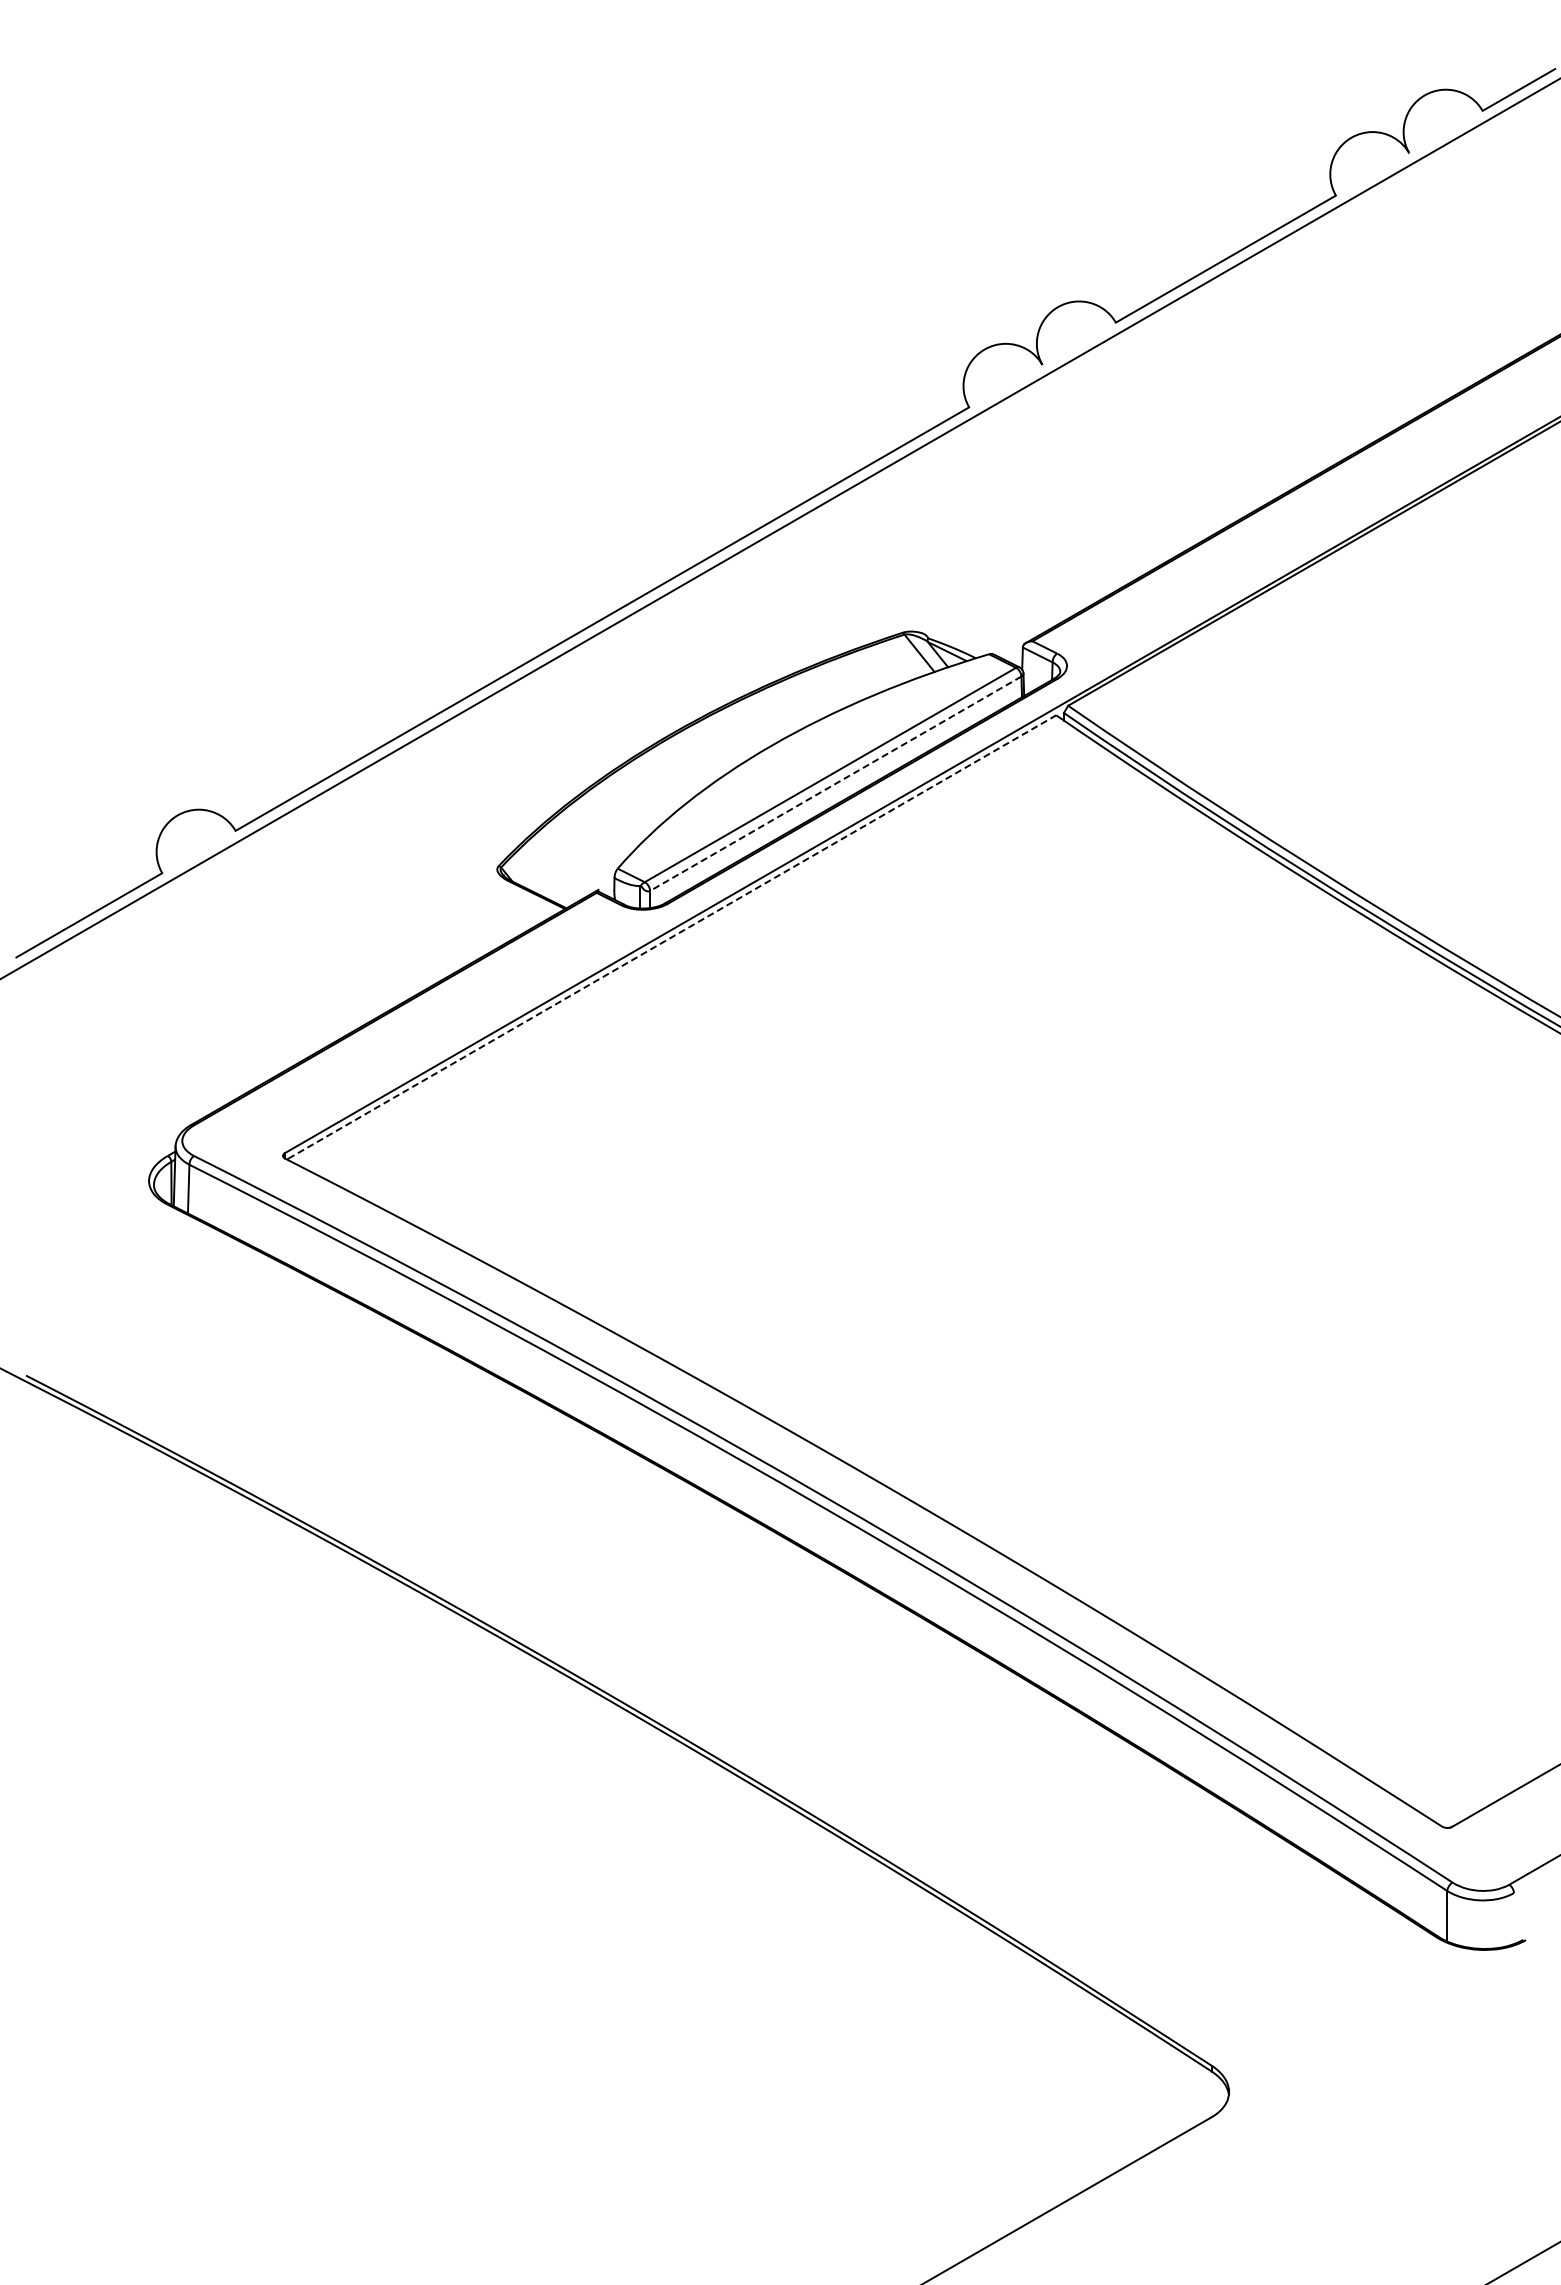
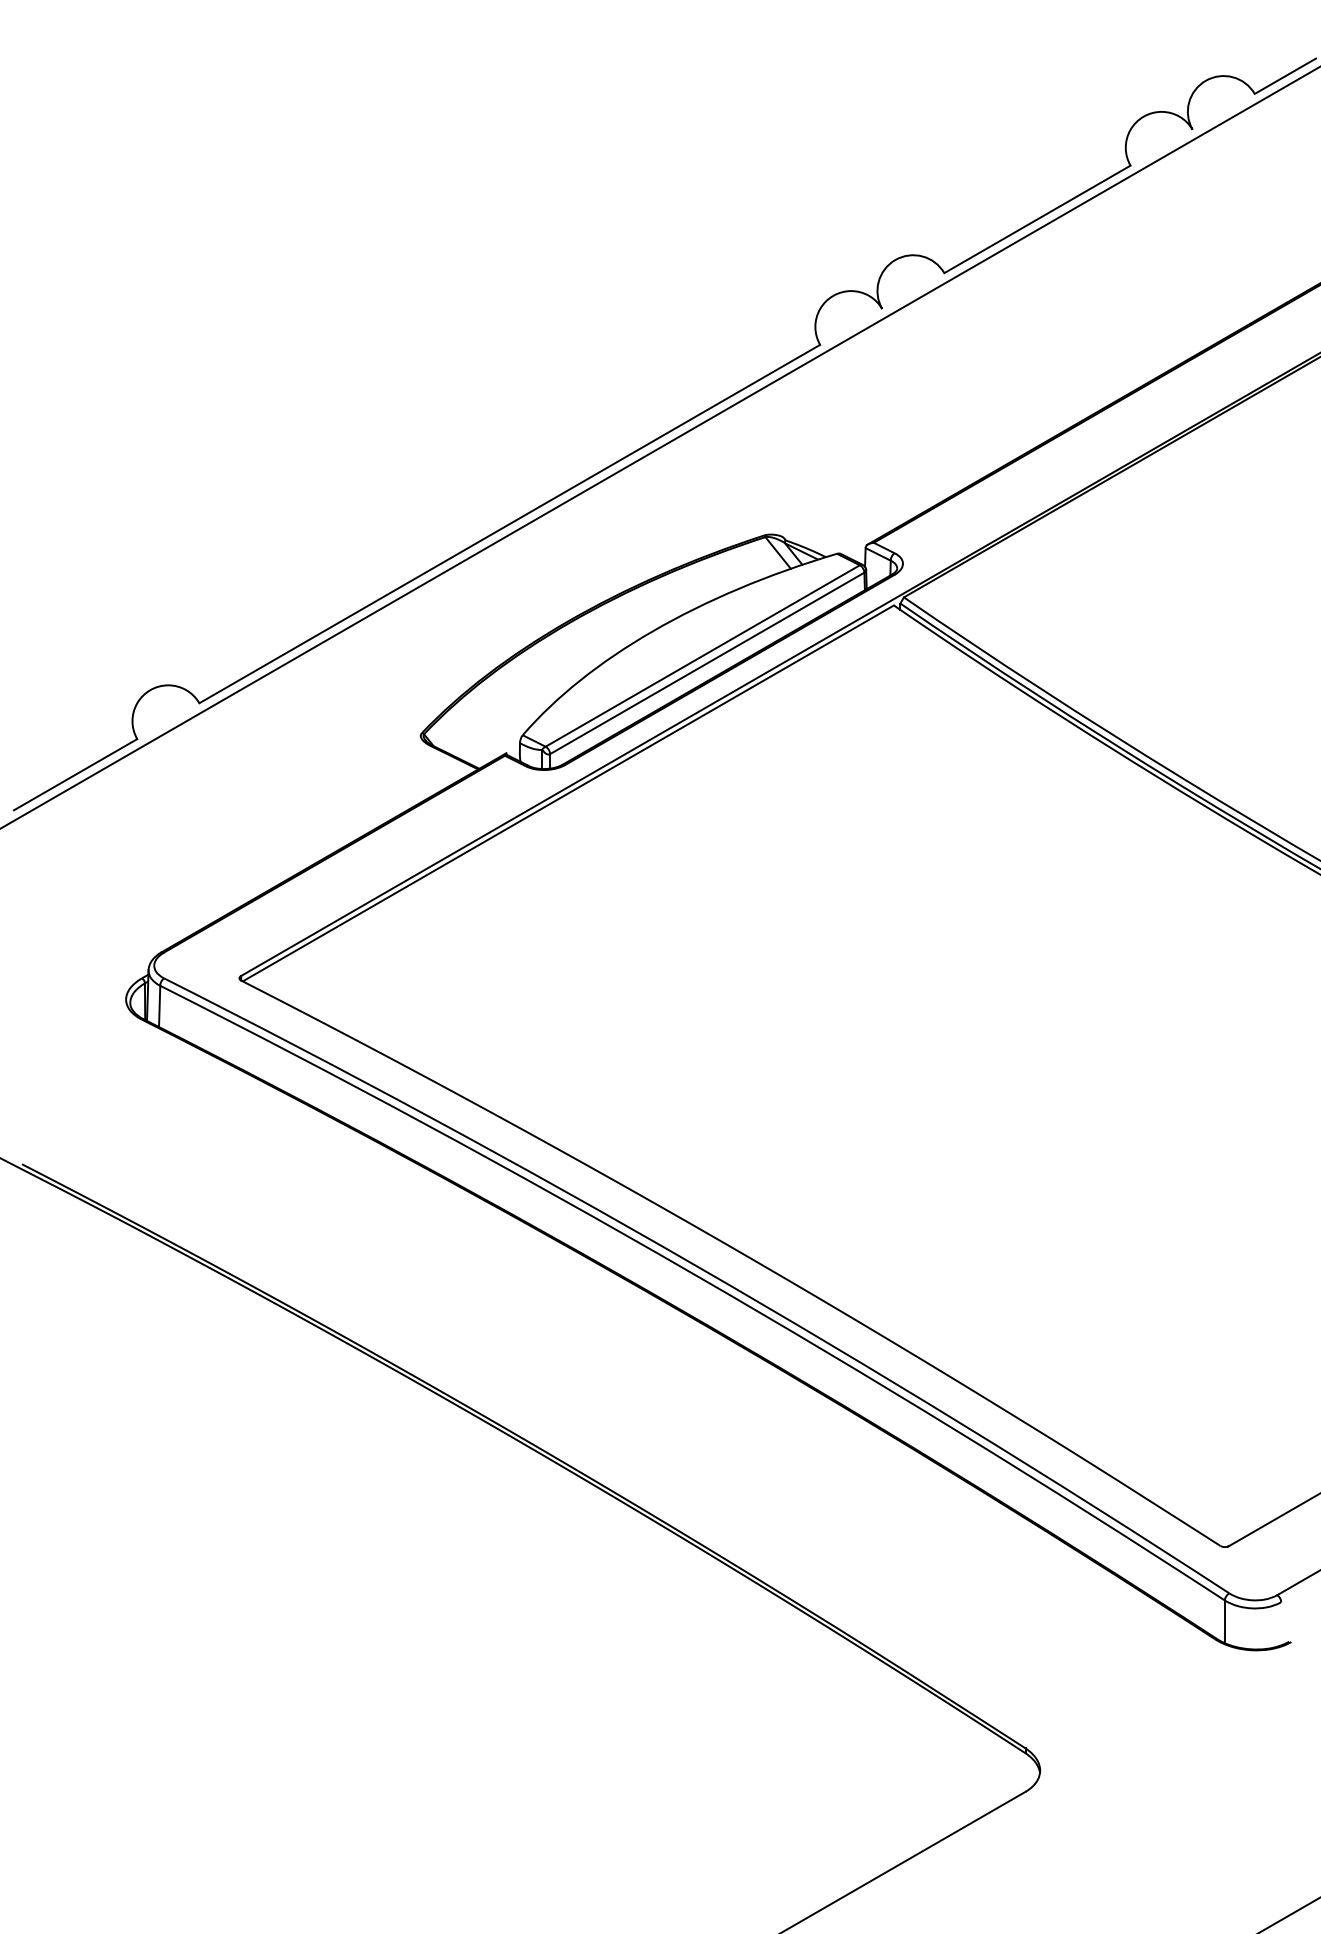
line: (835, 784) -> (707, 664), dashed -> solid
line: (672, 936) -> (569, 792), dashed -> solid

